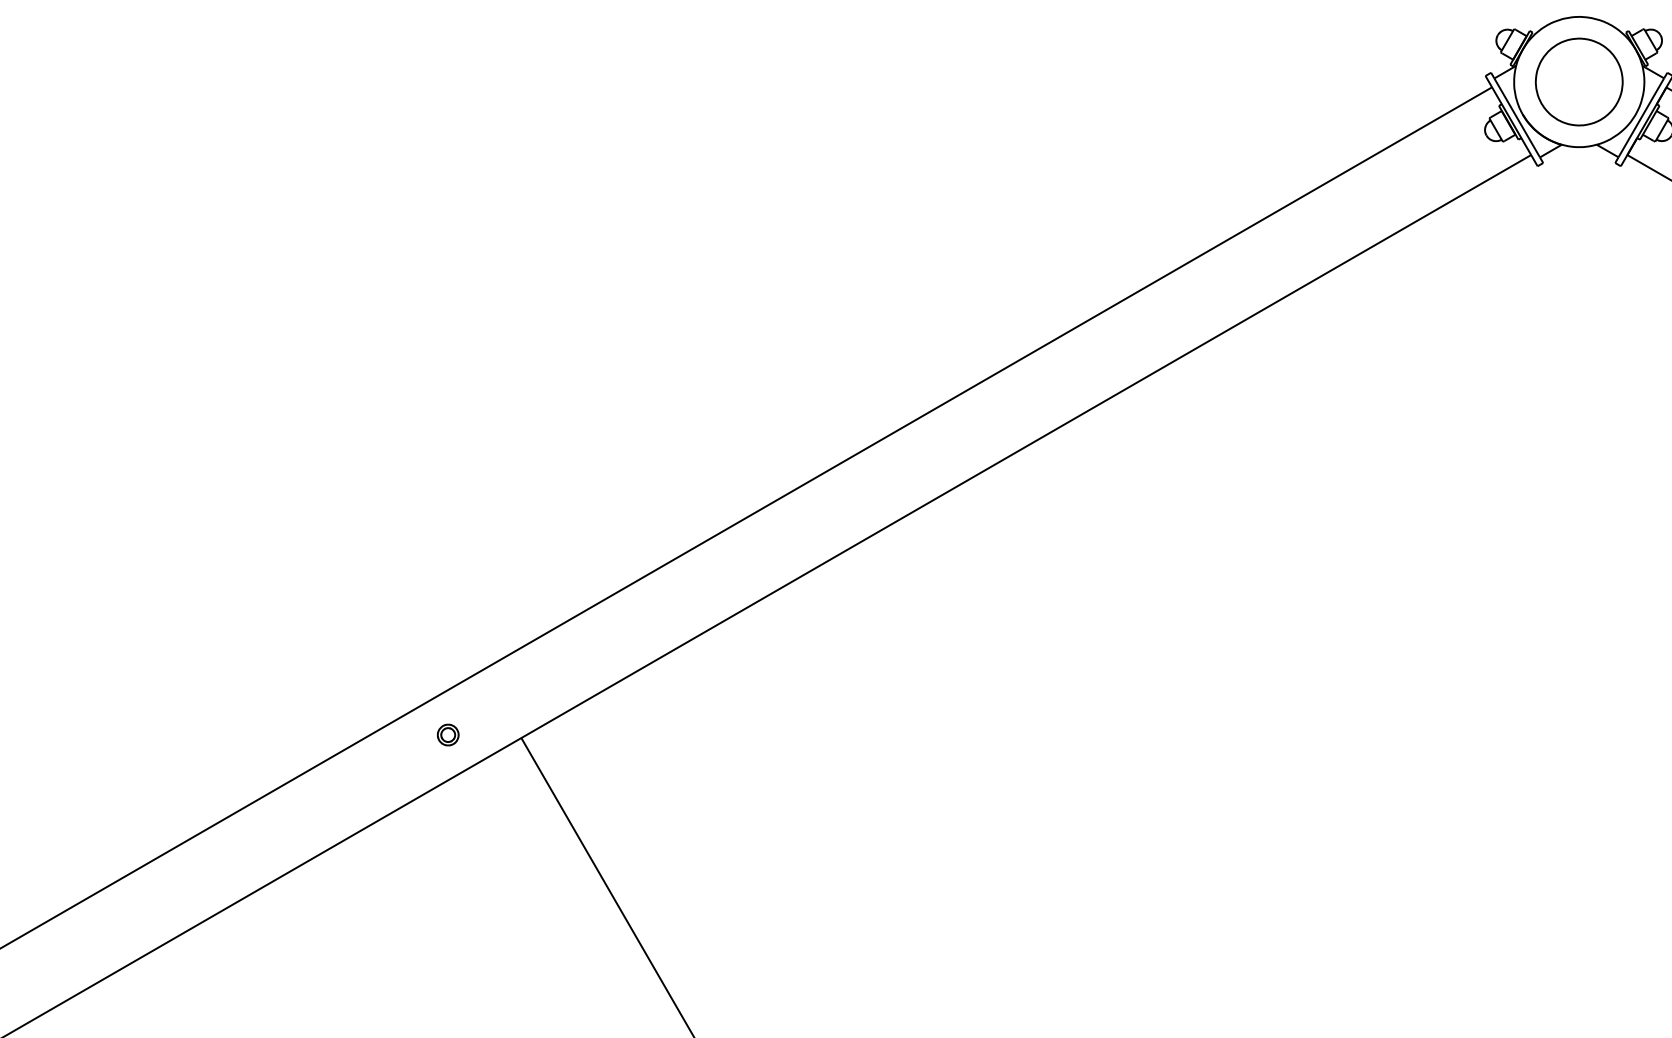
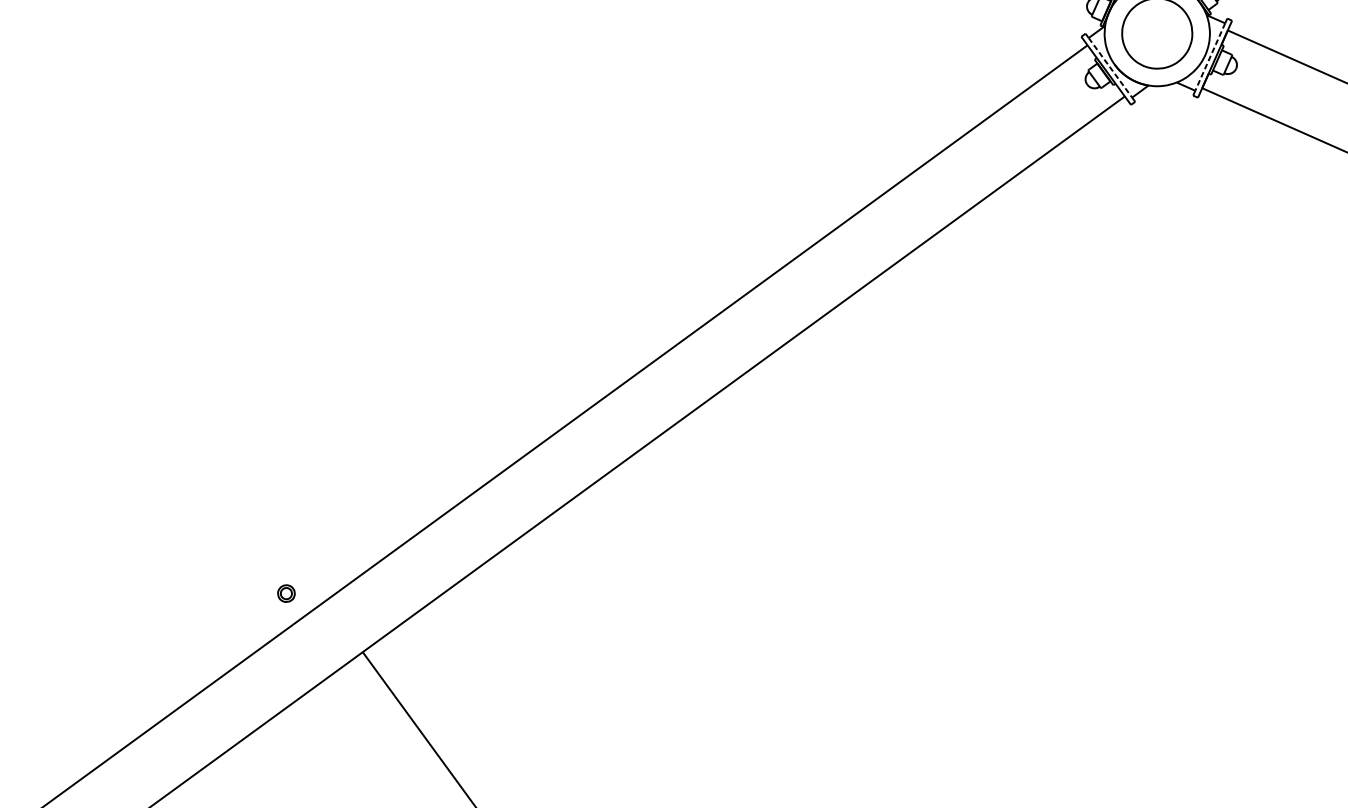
line: (1517, 117) -> (1110, 67), solid -> dashed
line: (1641, 117) -> (1210, 56), solid -> dashed
part: (448, 734) -> (286, 593), moved

